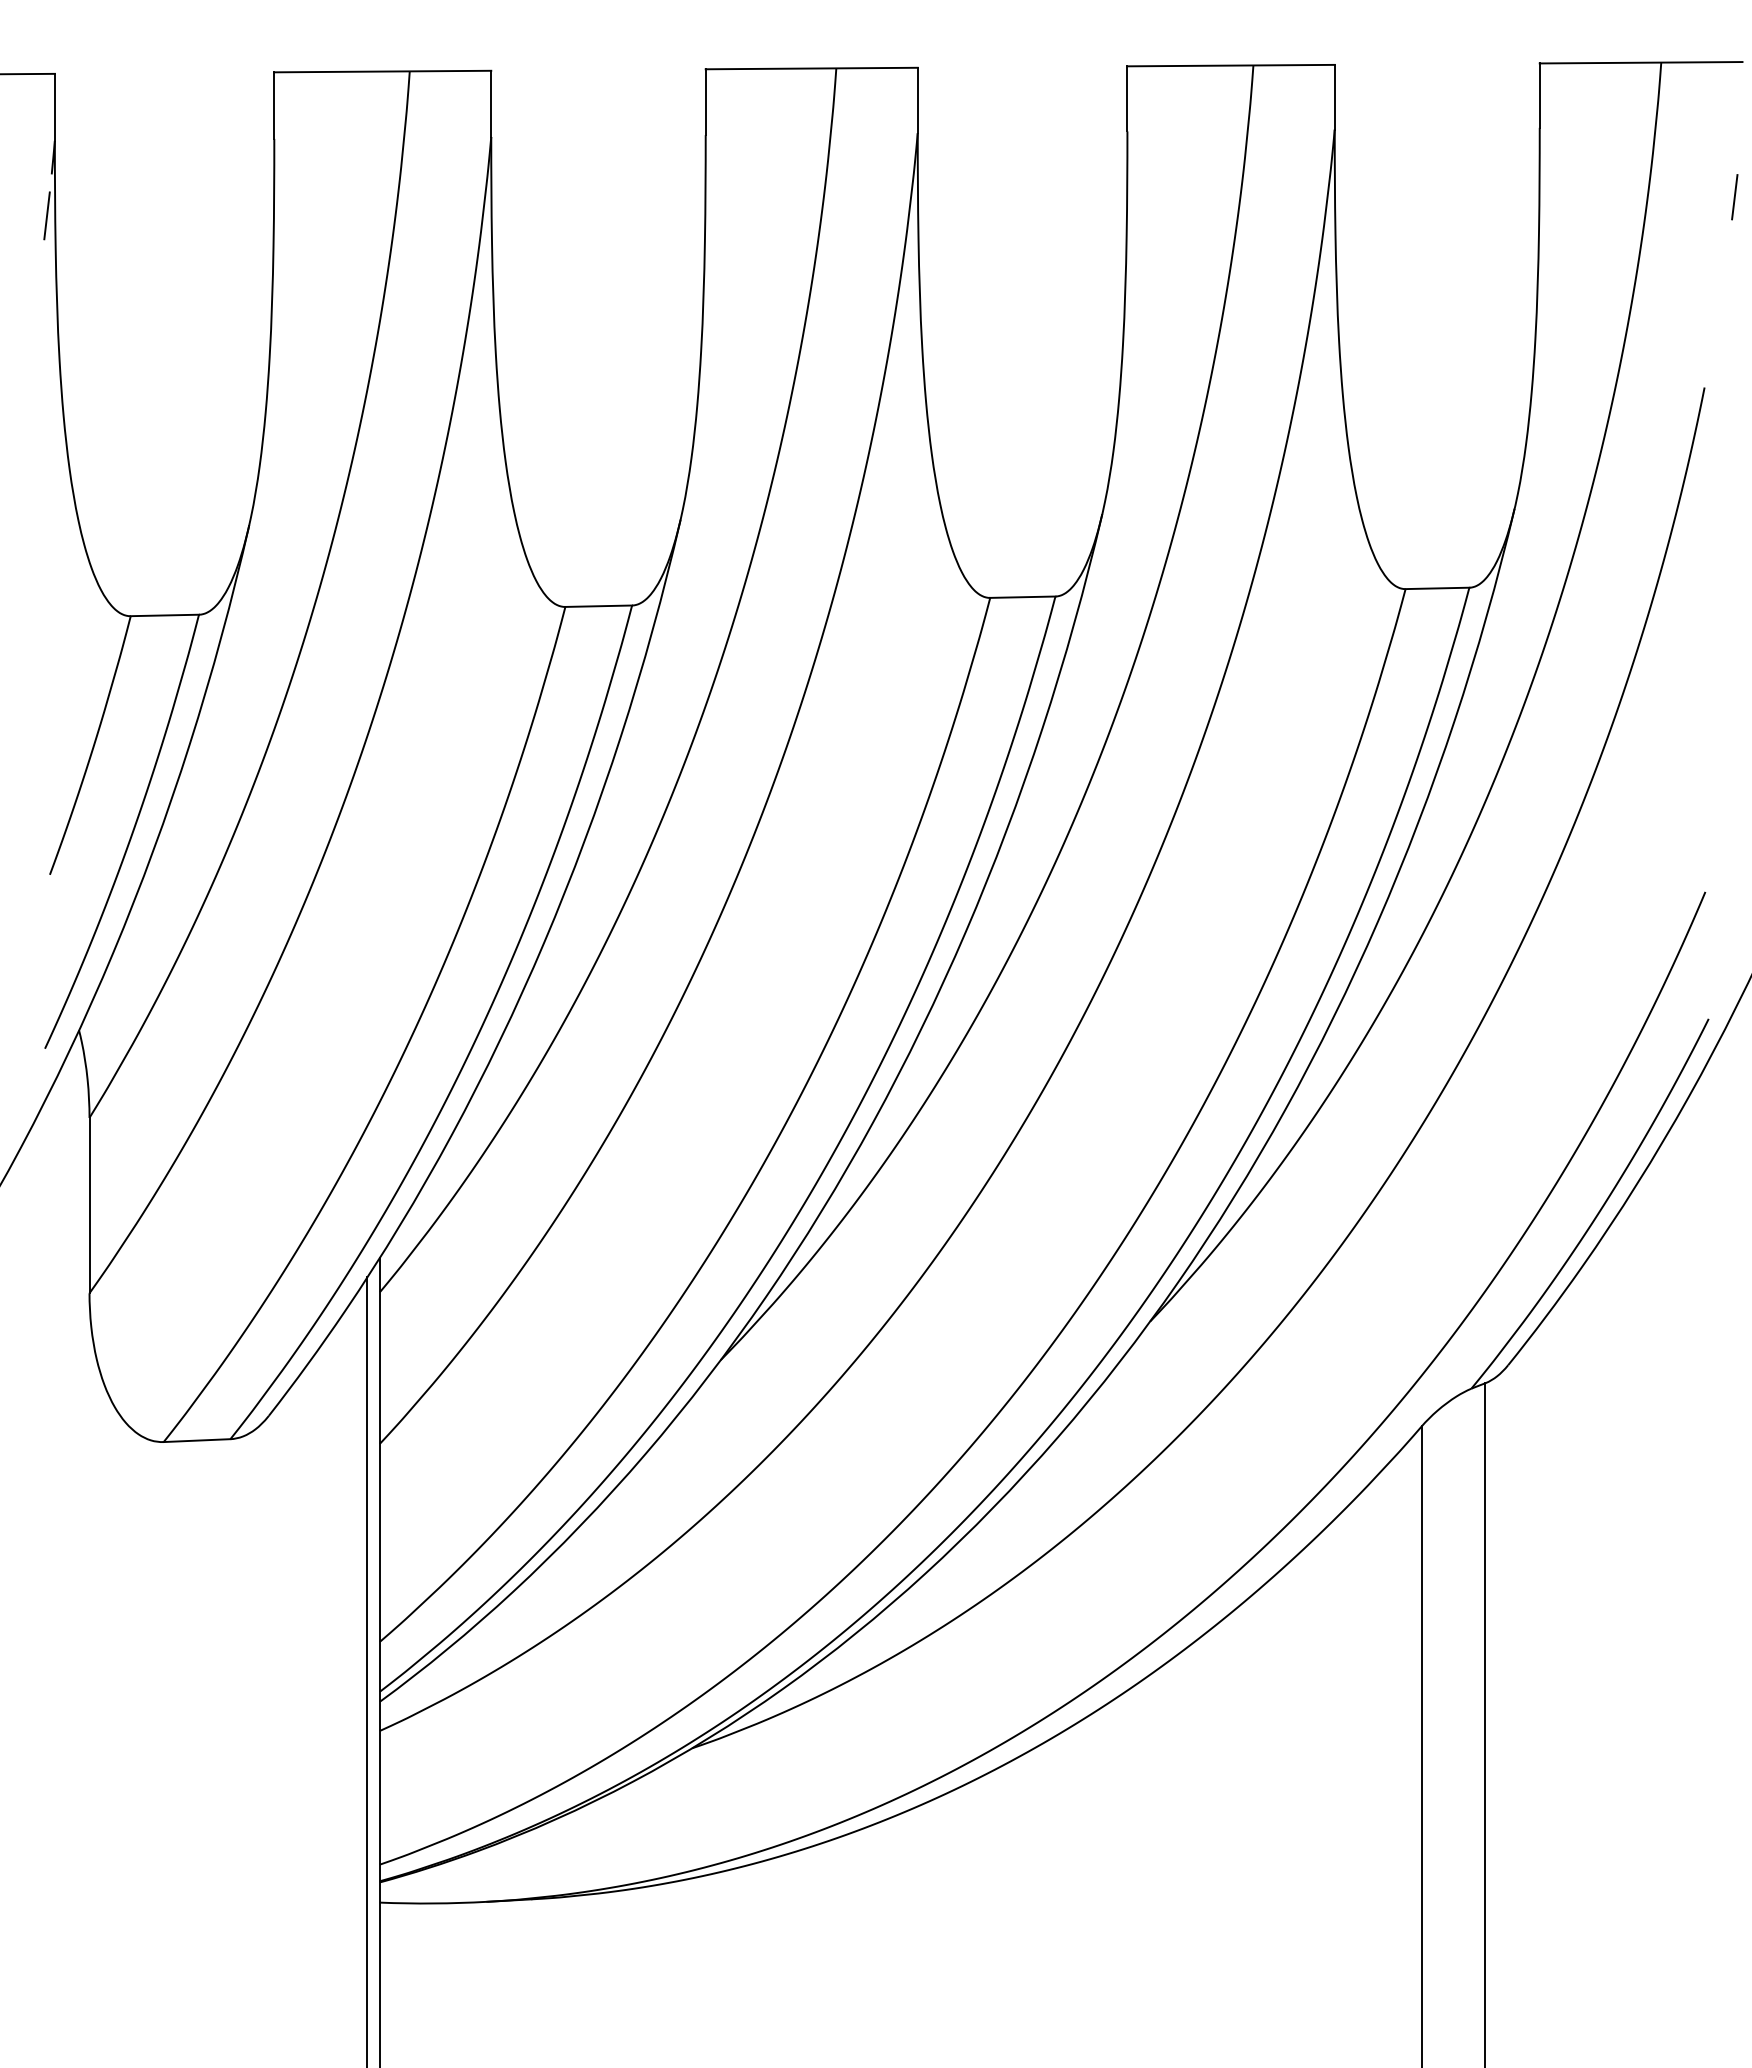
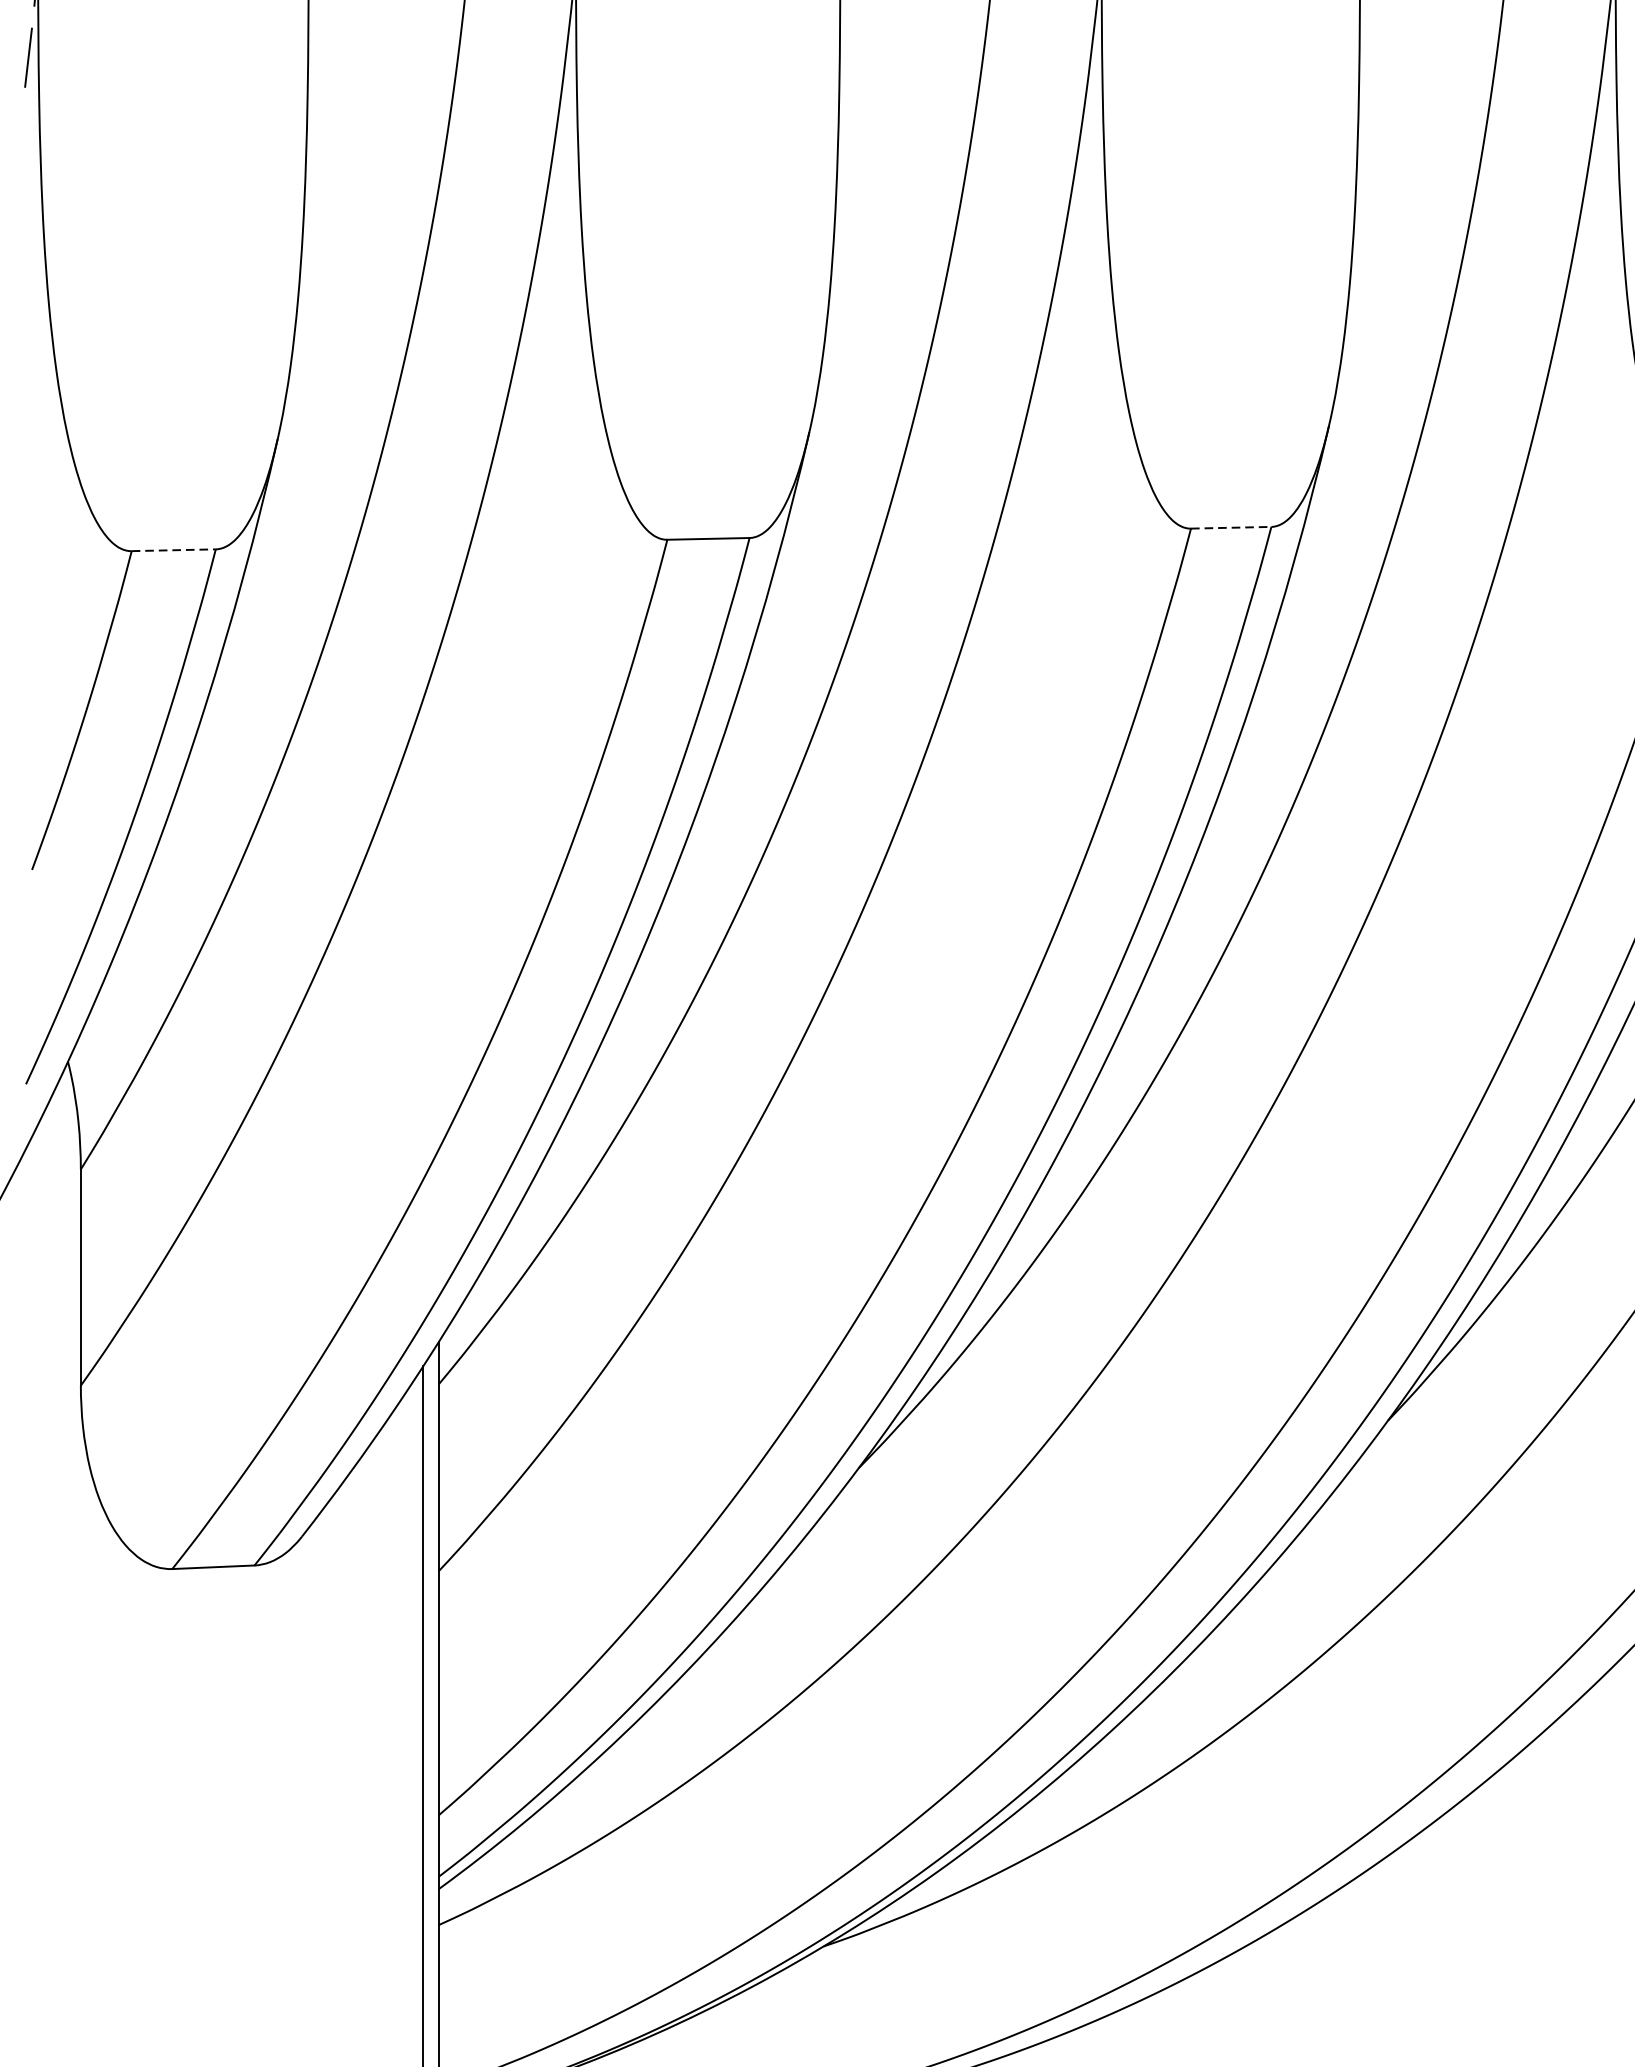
line: (1022, 597) -> (1230, 528), solid -> dashed
line: (165, 615) -> (174, 550), solid -> dashed

